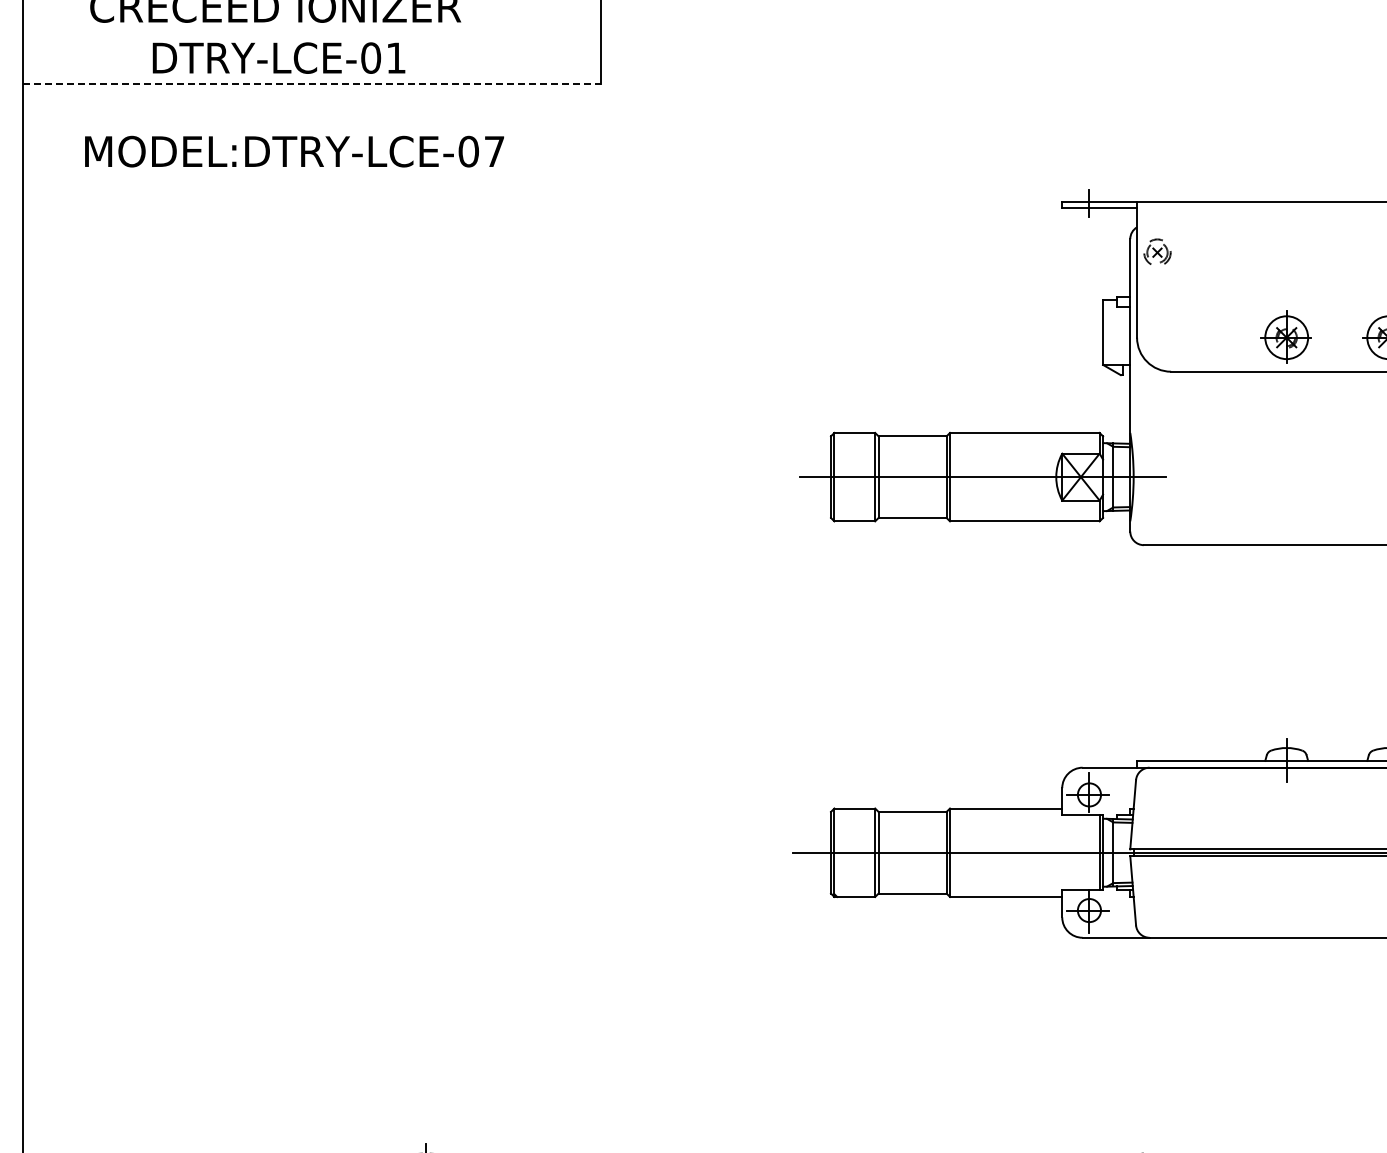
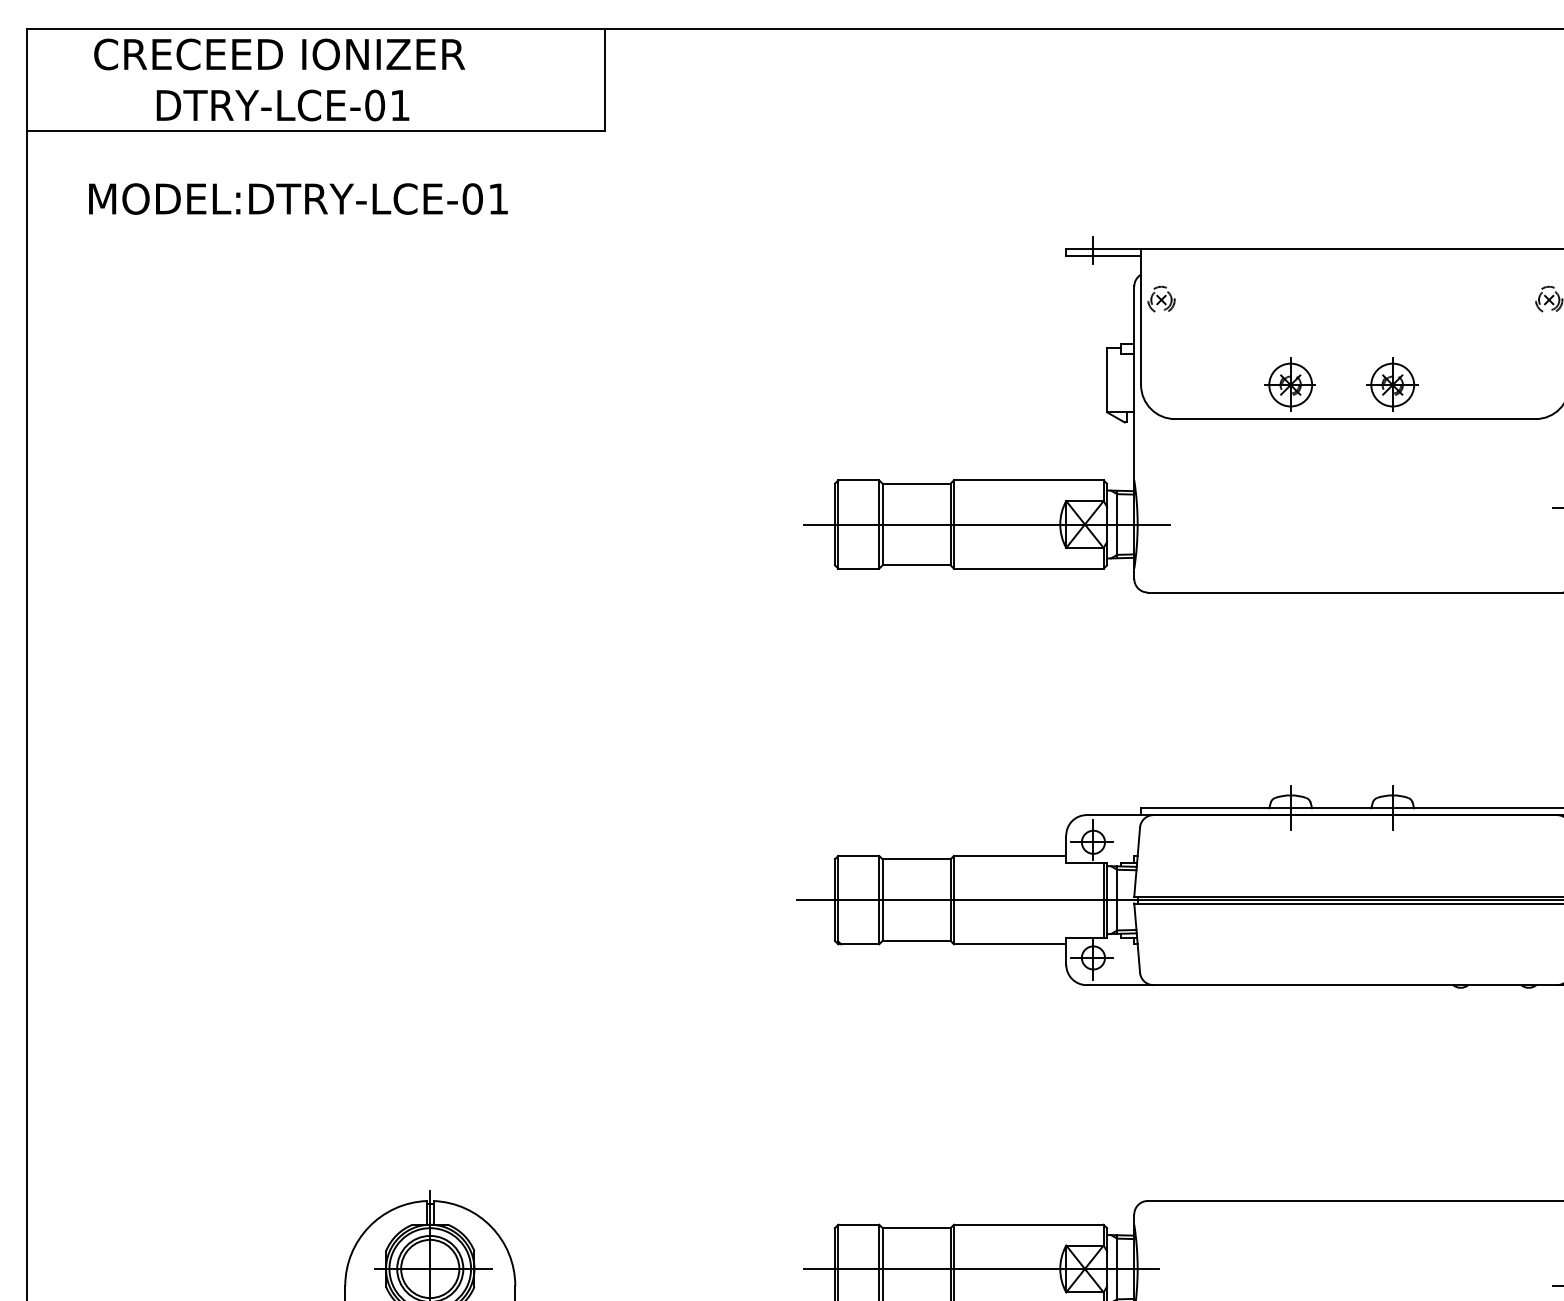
line: (312, 84) -> (316, 131), dashed -> solid
text: (494, 151) -> (498, 198), MODEL:DTRY-LCE-07 -> MODEL:DTRY-LCE-01

